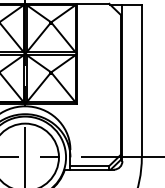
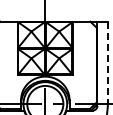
line: (141, 81) -> (107, 63), solid -> dashed

